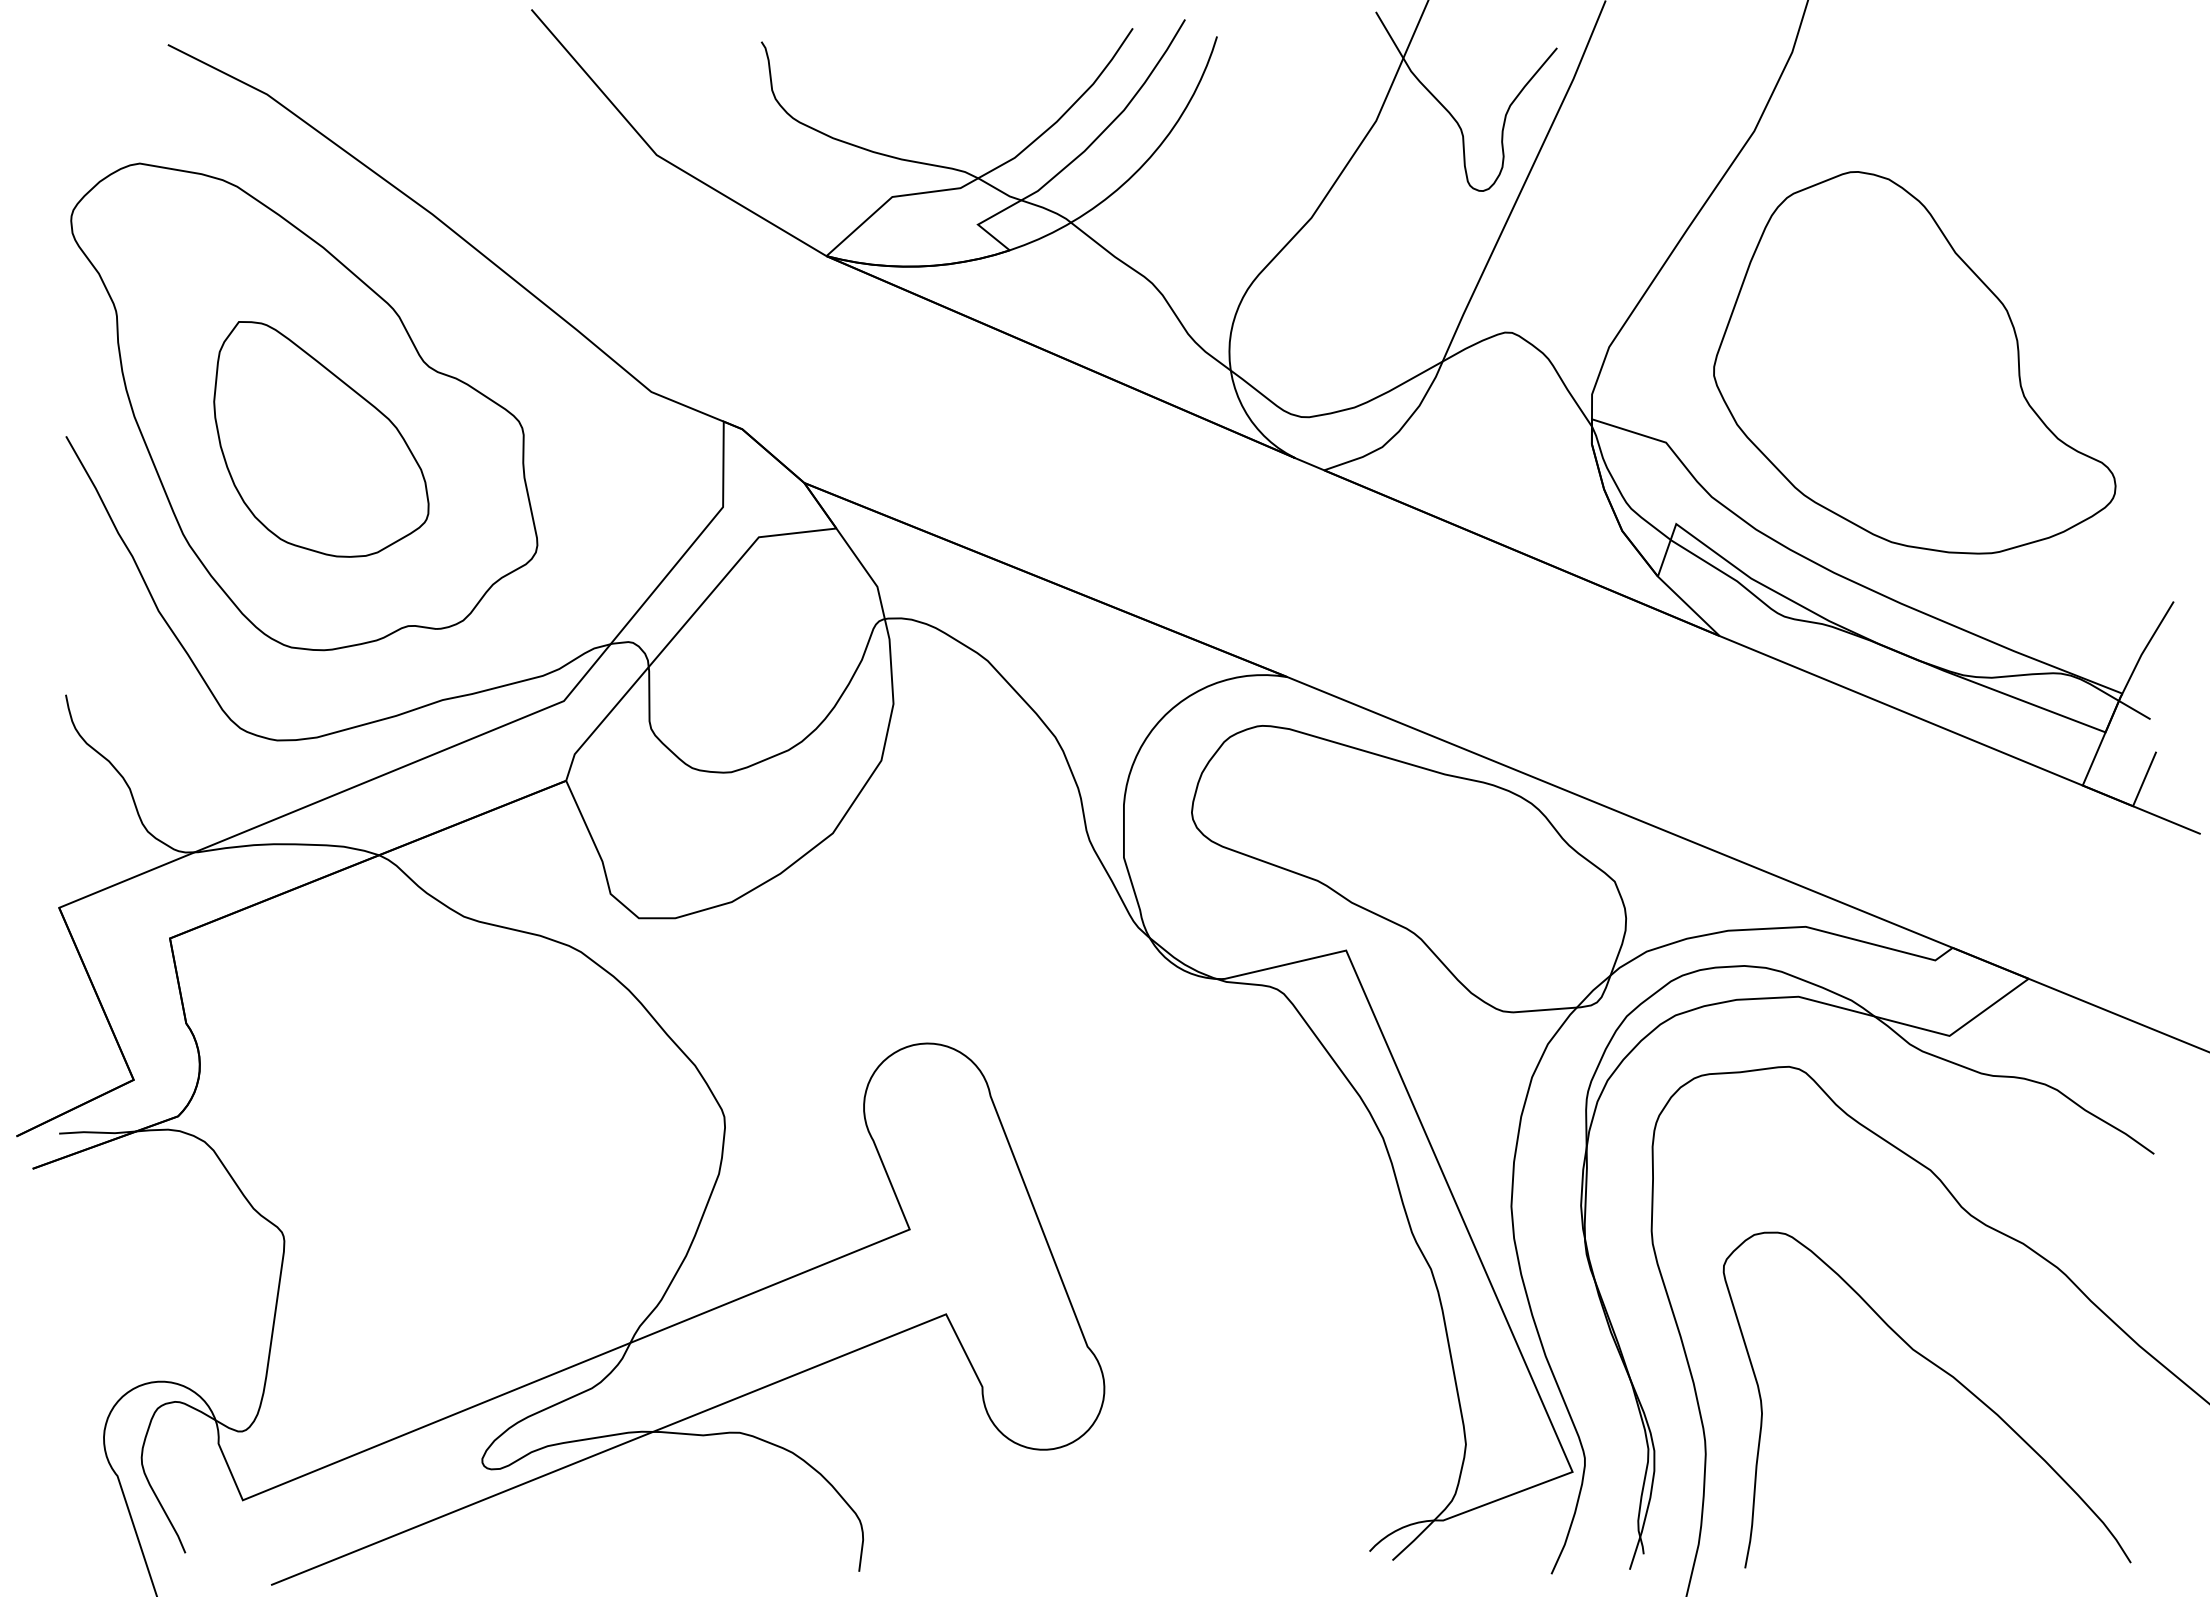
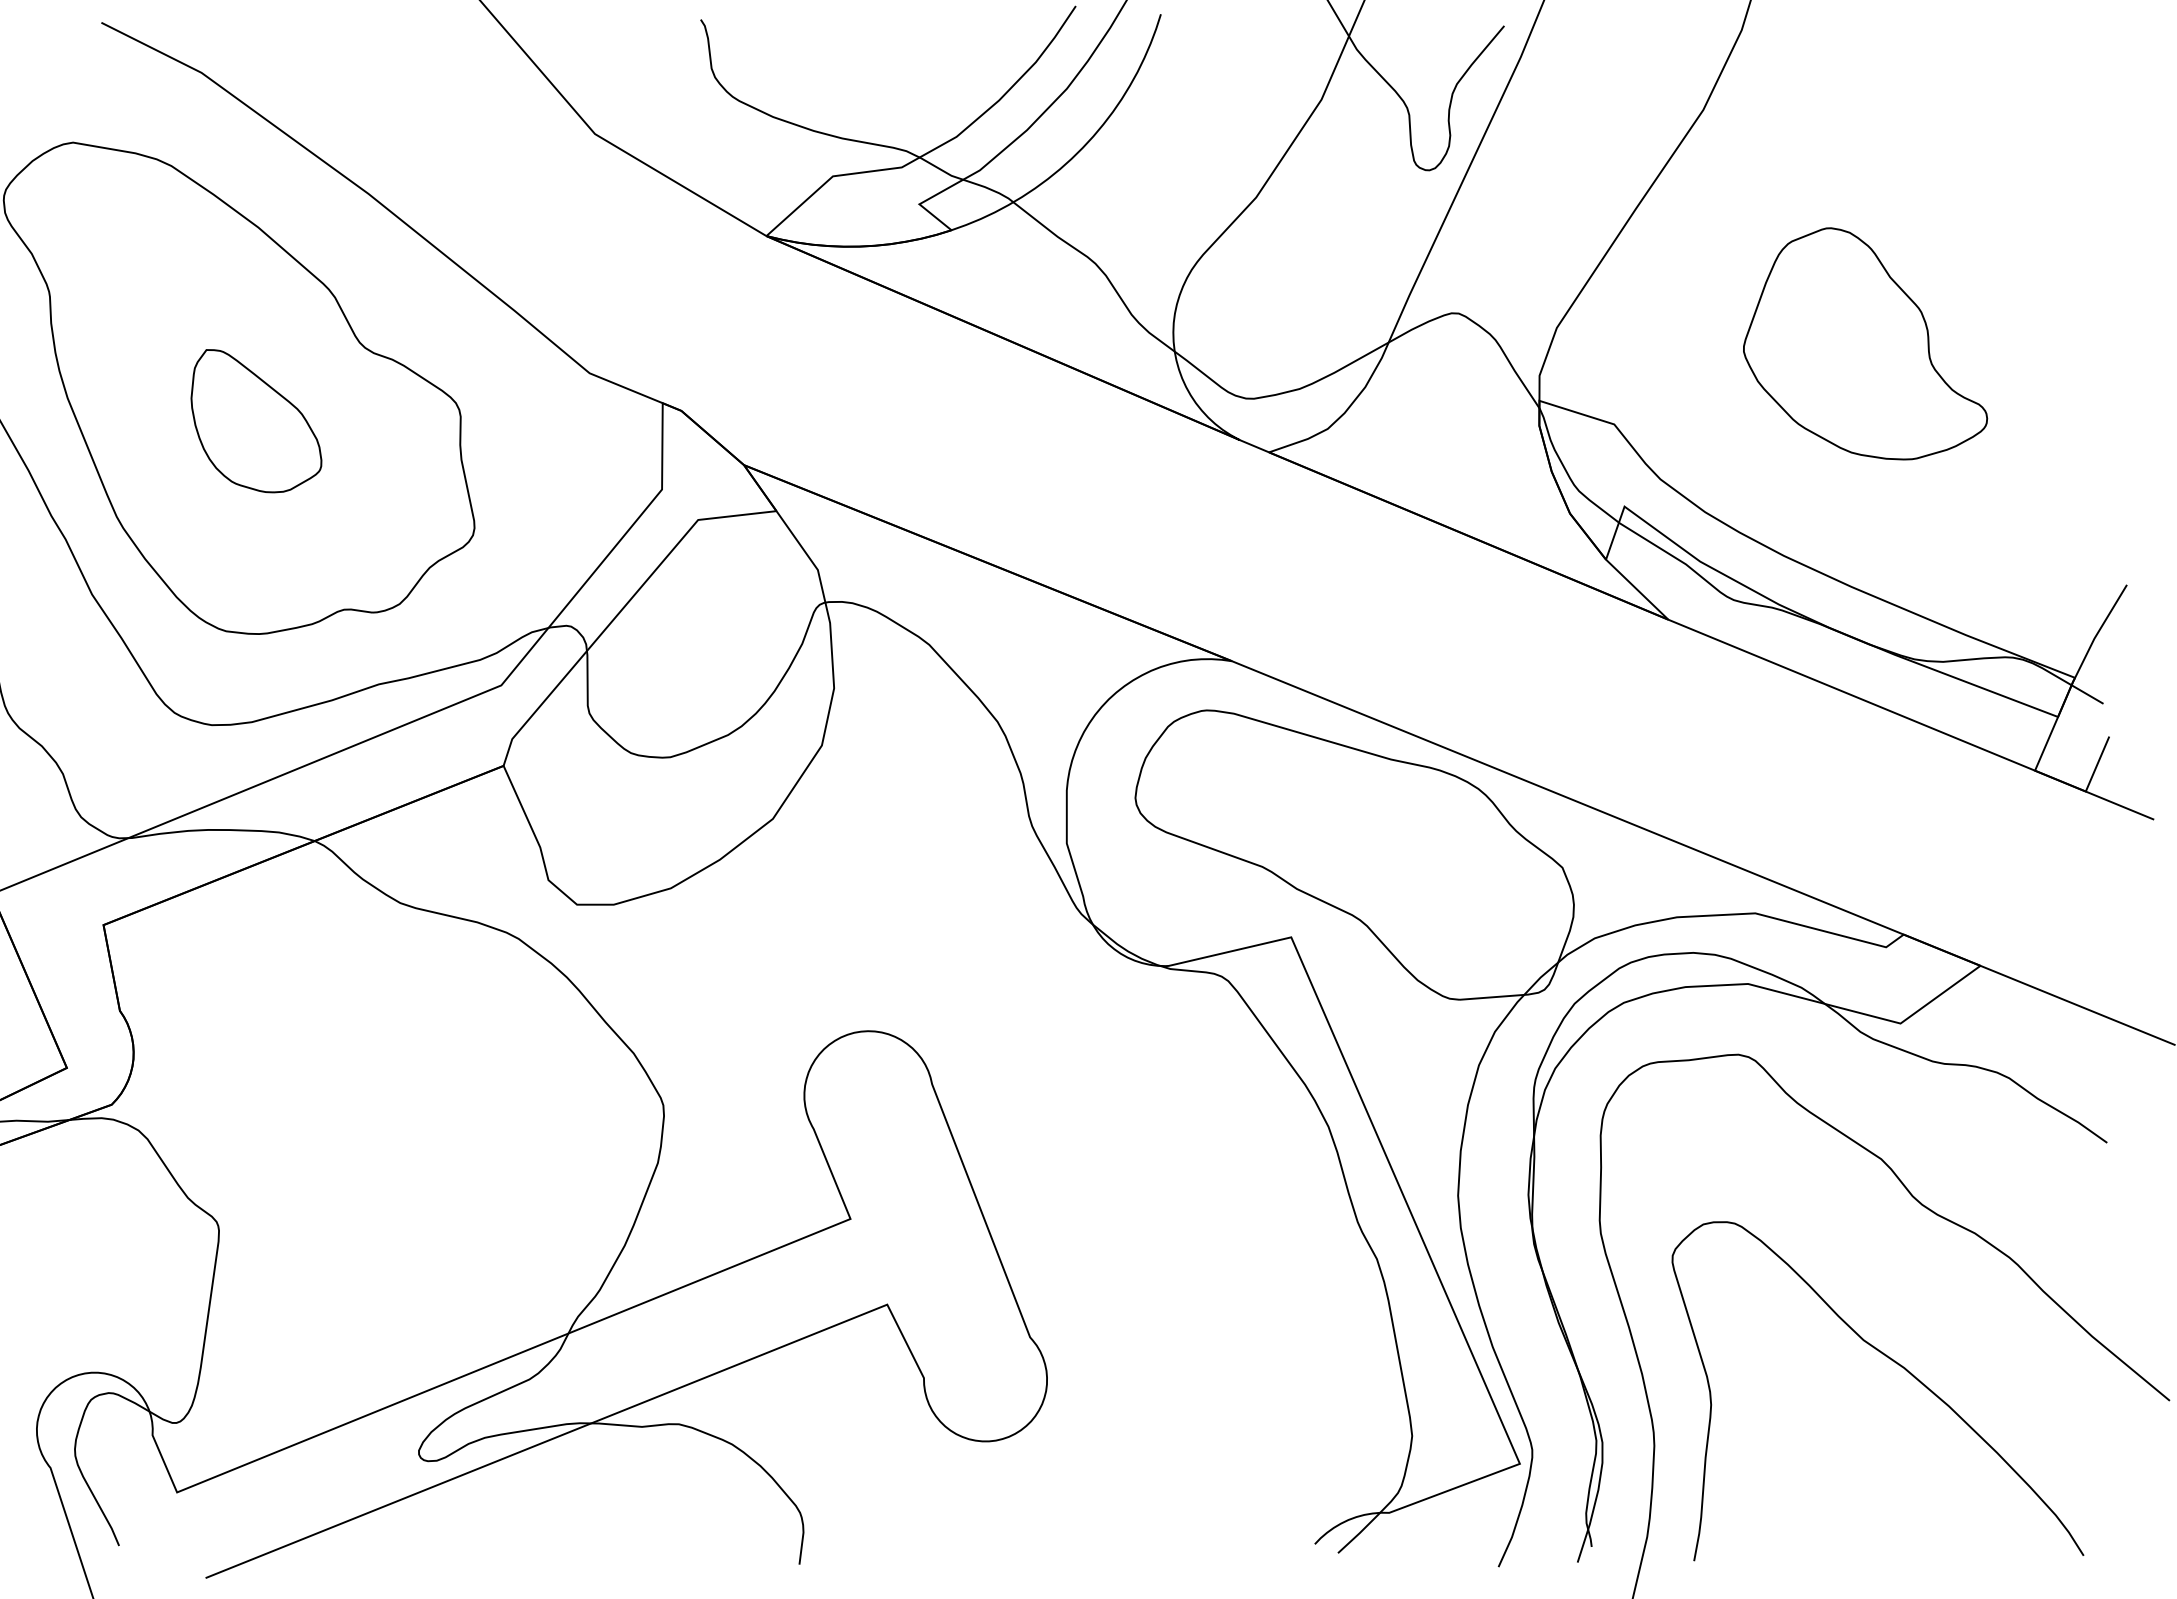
part: (1914, 362) -> (1865, 343), size x0.6
part: (321, 439) -> (256, 421), size x0.6

